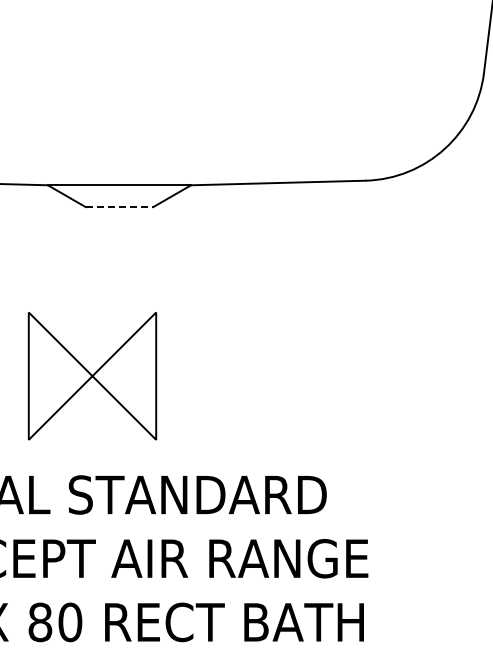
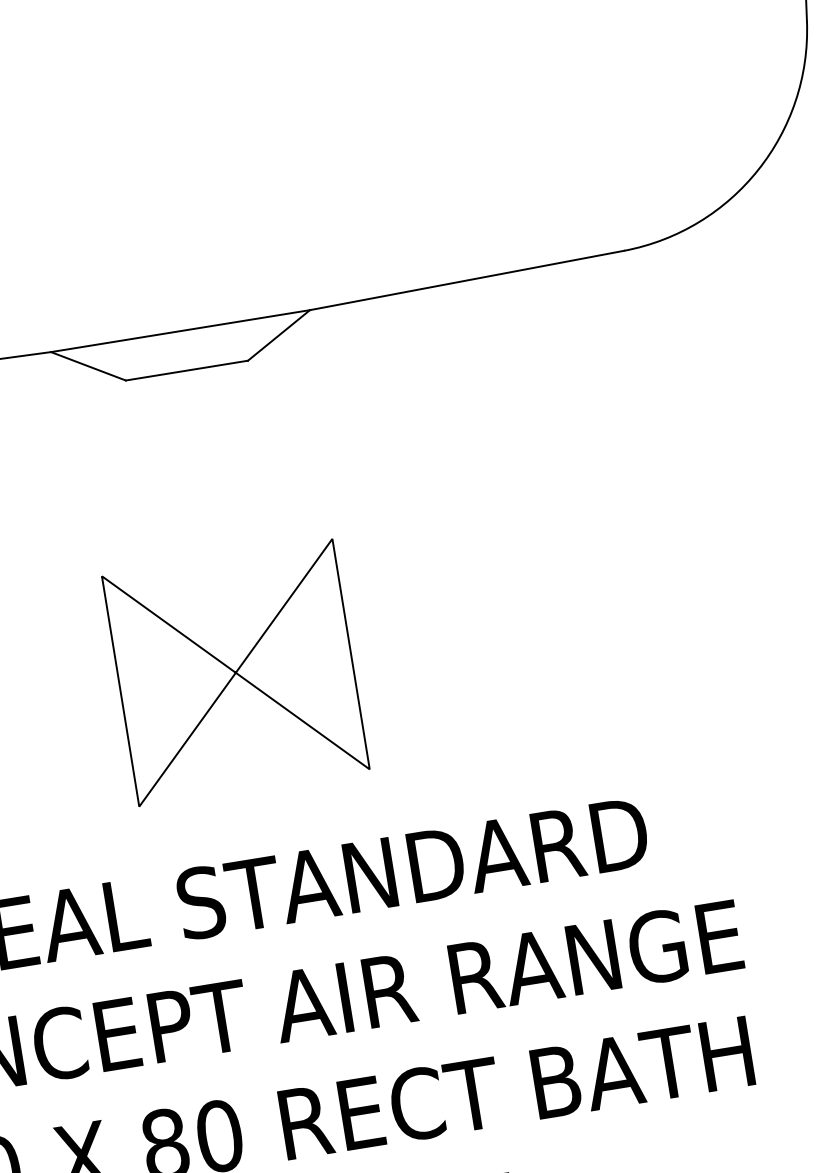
line: (119, 207) -> (187, 371), dashed -> solid
part: (92, 376) -> (235, 673), moved

